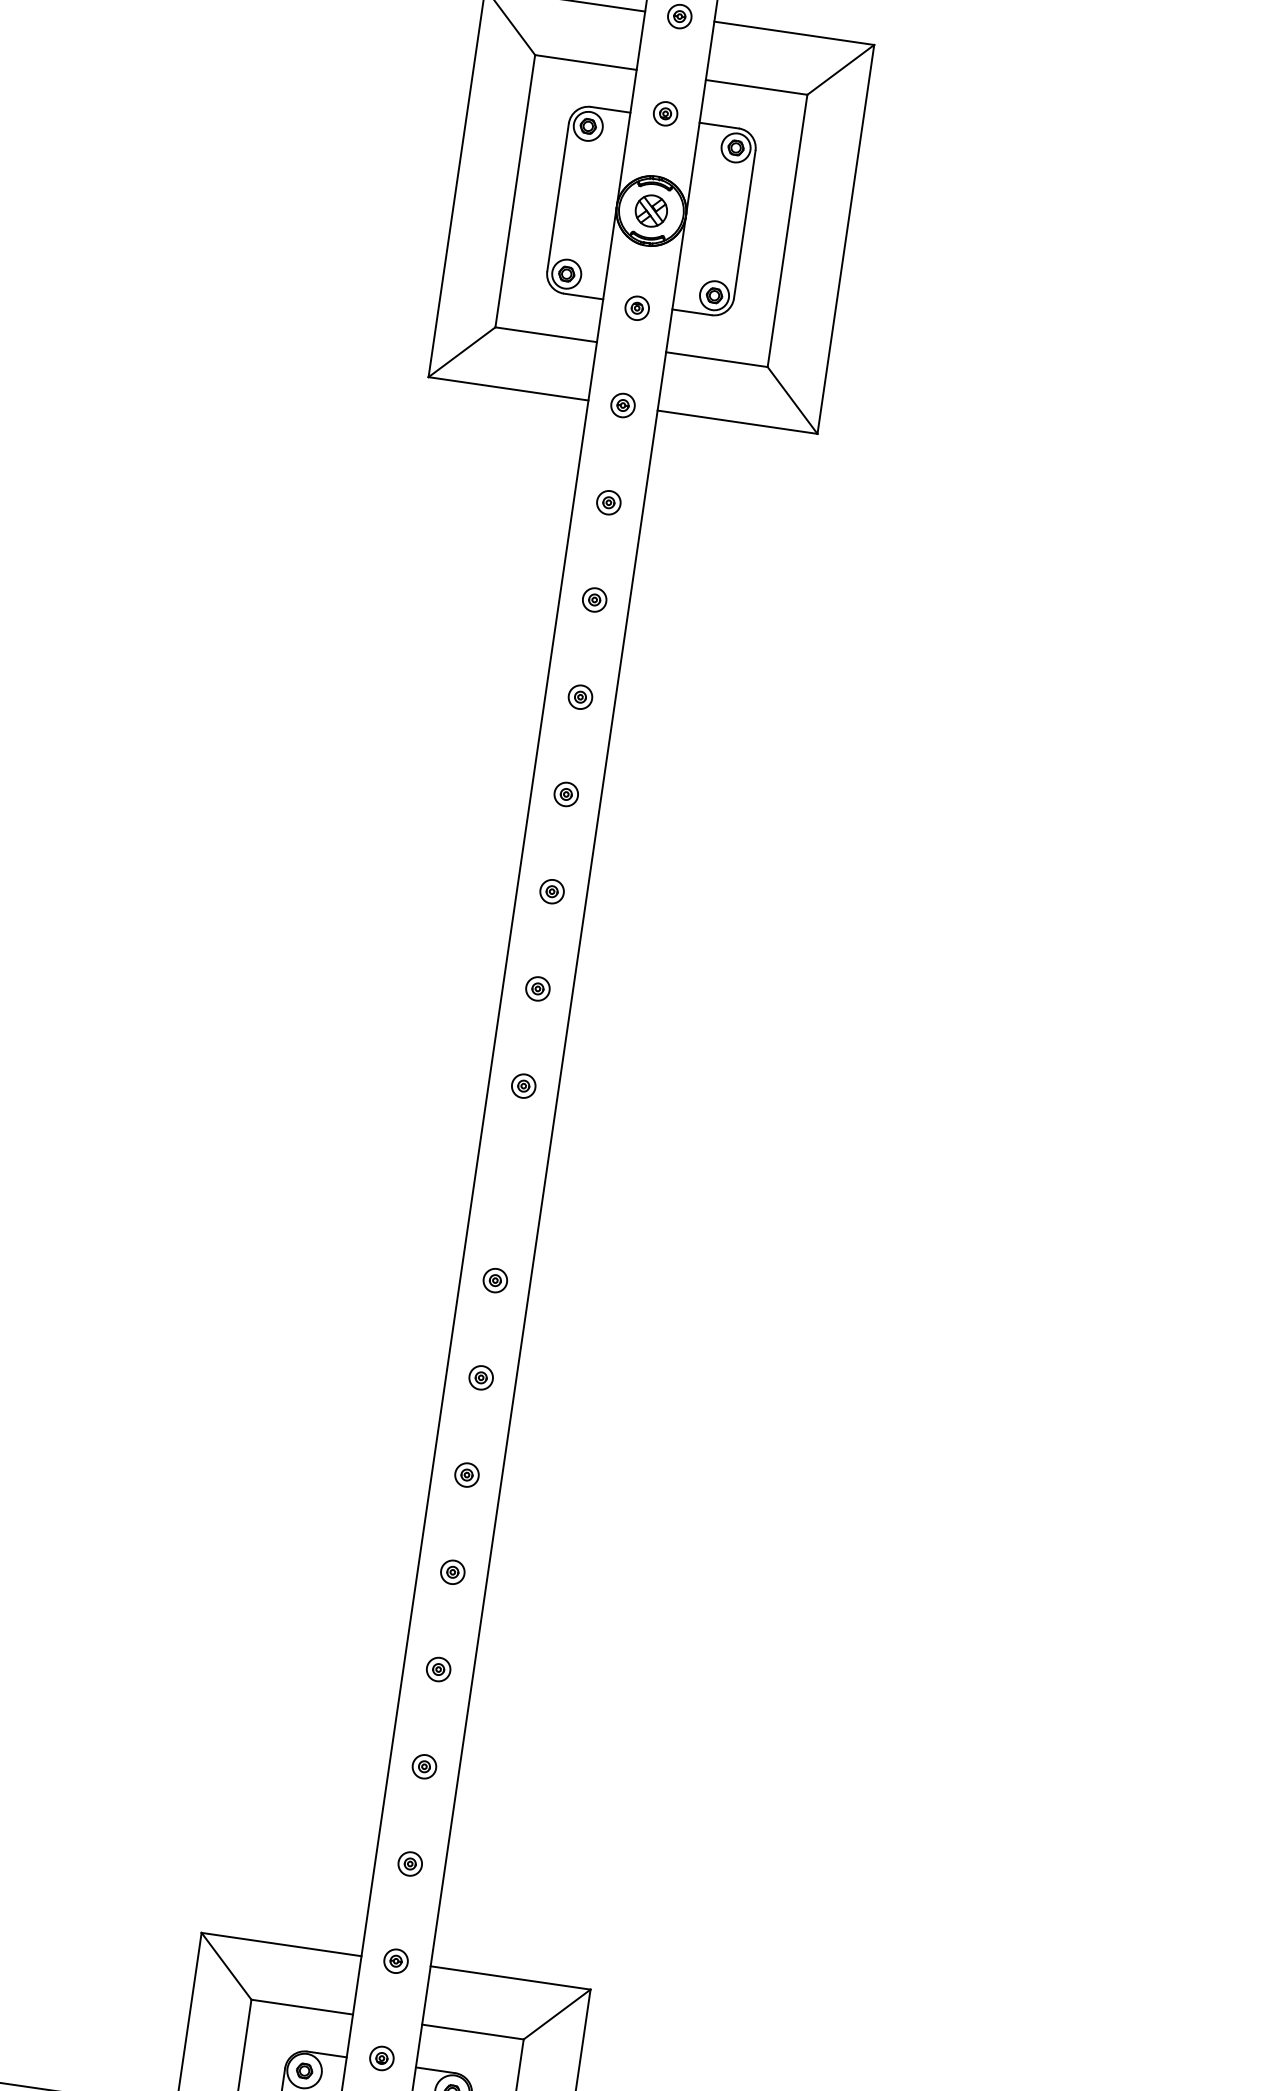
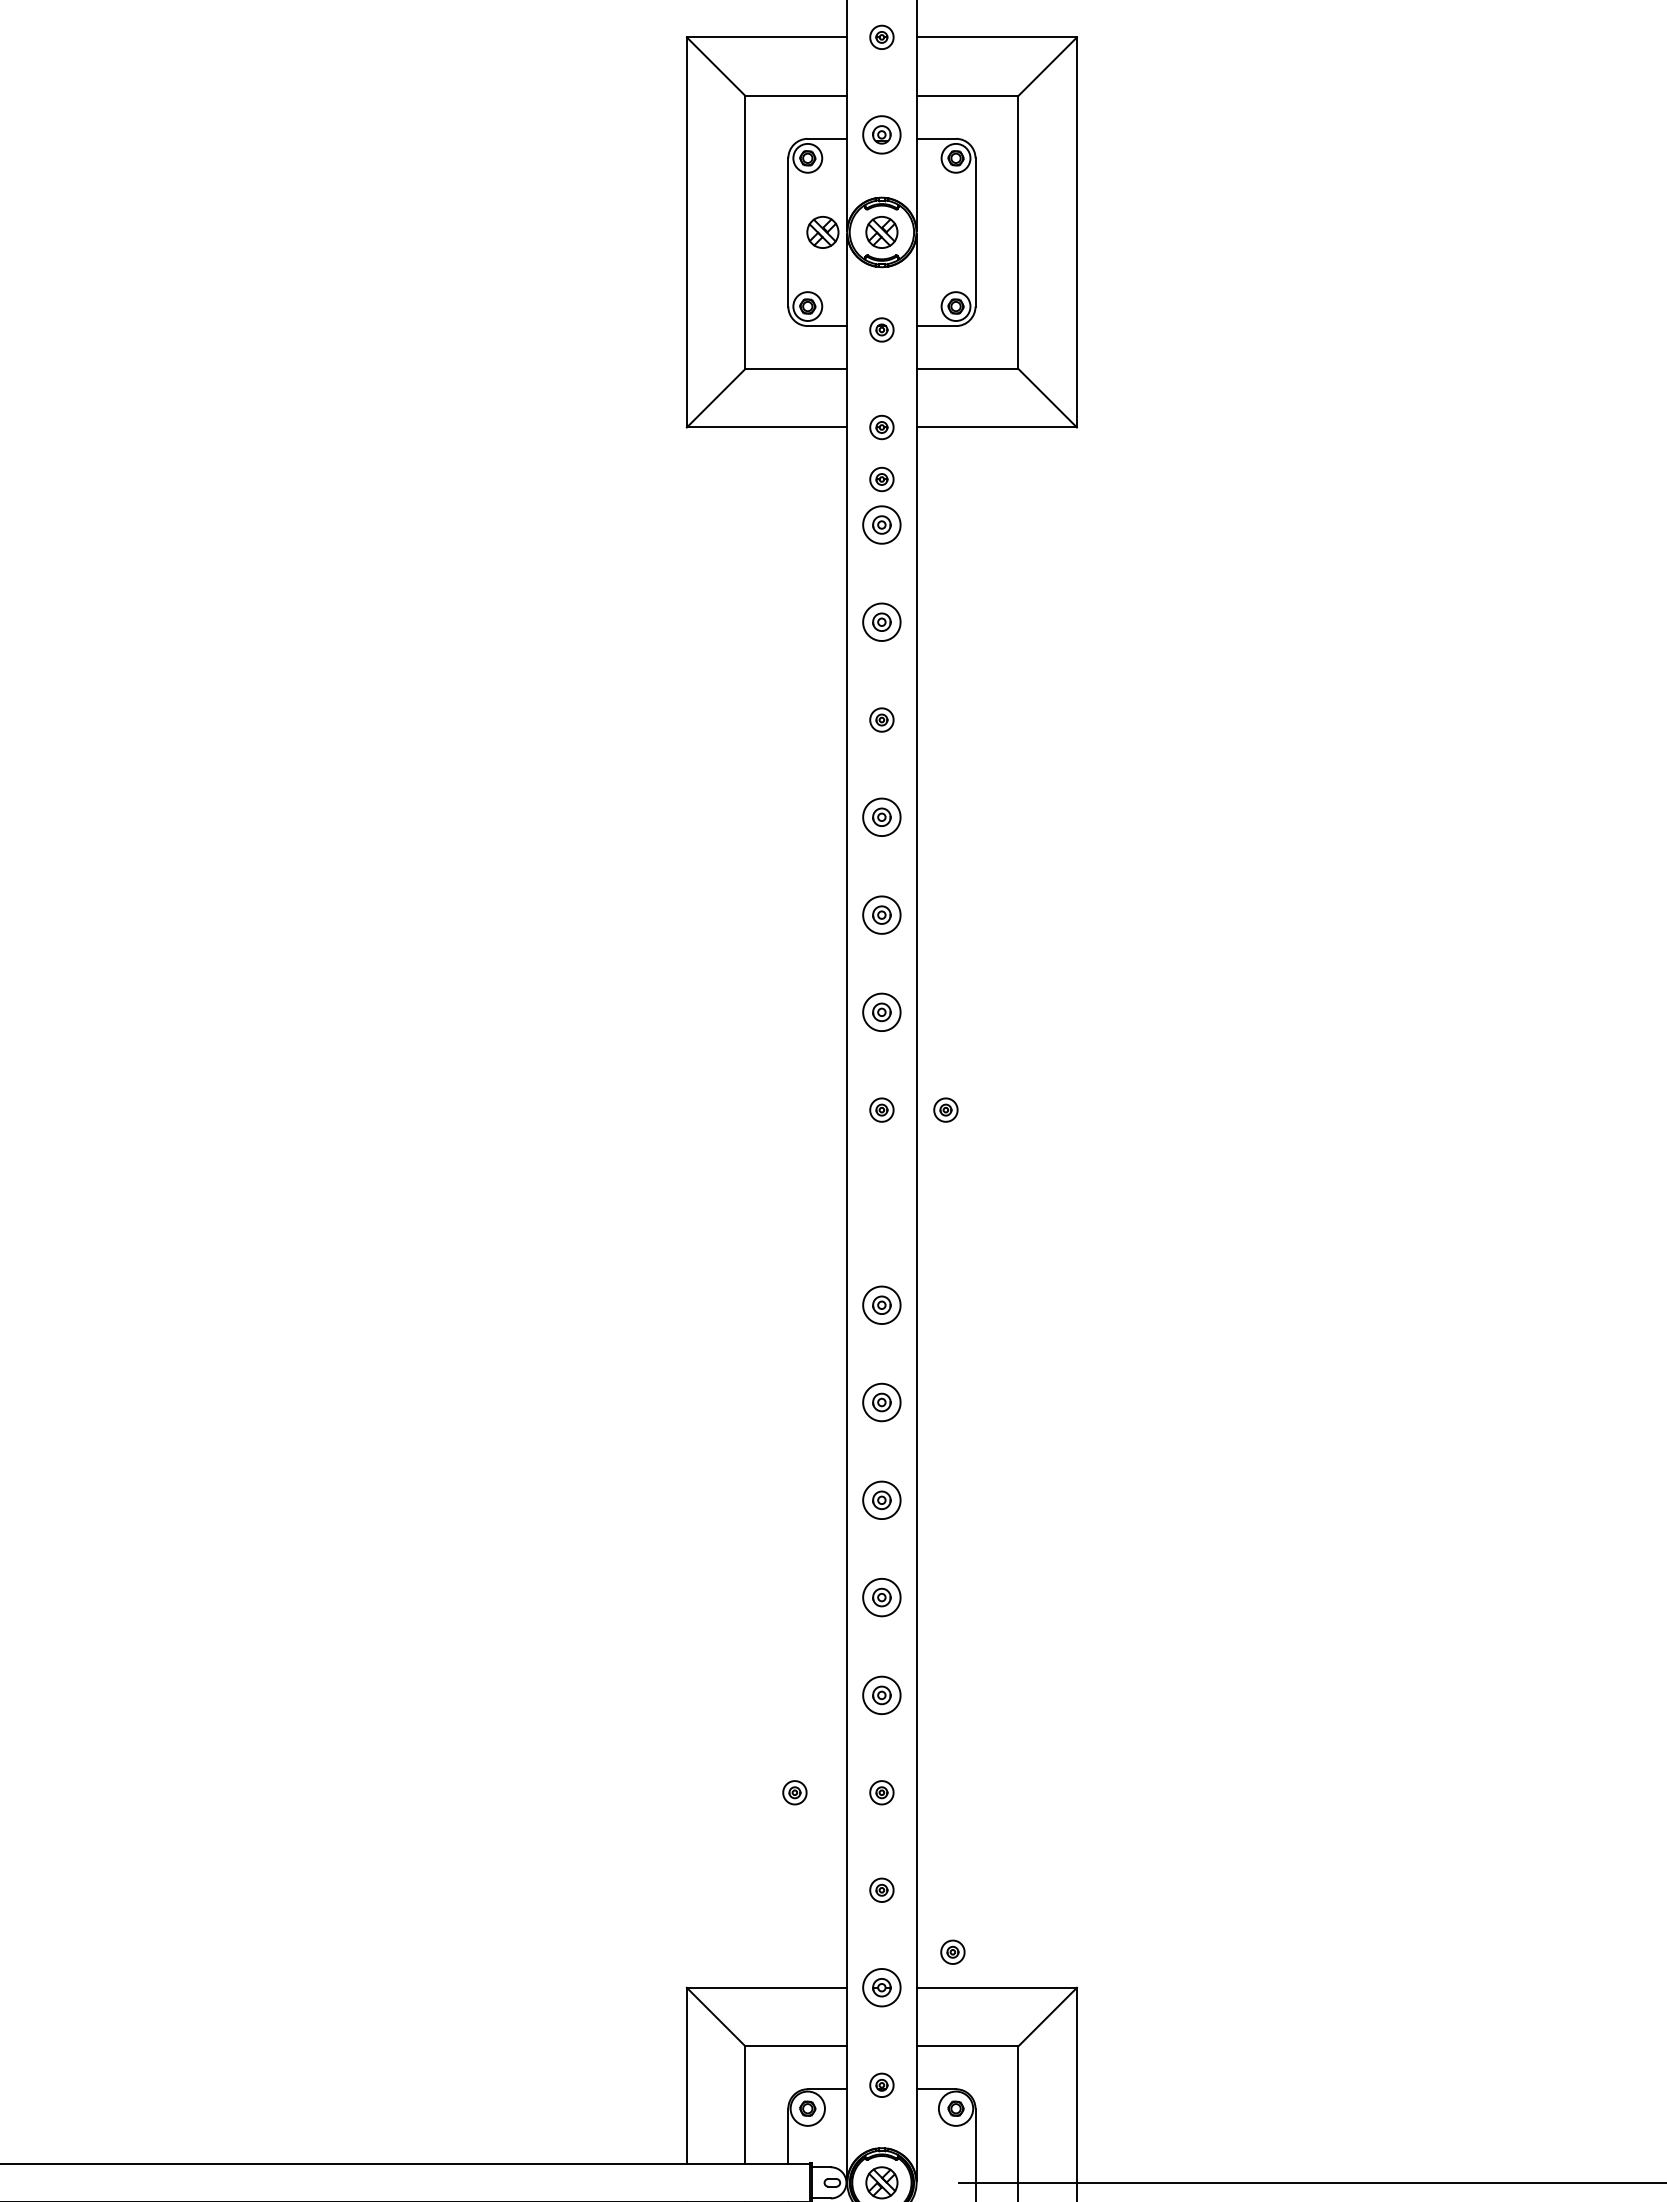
part: (665, 113) -> (881, 134), size x1.6
part: (592, 202) -> (822, 232), added
part: (615, 457) -> (881, 479), added
part: (608, 502) -> (881, 524), size x1.6
part: (594, 599) -> (881, 622), size x1.6
part: (565, 794) -> (881, 817), size x1.6
part: (551, 891) -> (881, 914), size x1.6
part: (537, 988) -> (881, 1012), size x1.6
part: (587, 1094) -> (945, 1109), added
part: (495, 1279) -> (881, 1304), size x1.6
part: (480, 1377) -> (881, 1402), size x1.6
part: (466, 1474) -> (881, 1499), size x1.6
part: (452, 1572) -> (881, 1597), size x1.6
part: (438, 1668) -> (881, 1694), size x1.6
part: (337, 1753) -> (794, 1792), added
part: (471, 1935) -> (952, 1951), added
part: (395, 1960) -> (881, 1987), size x1.6

